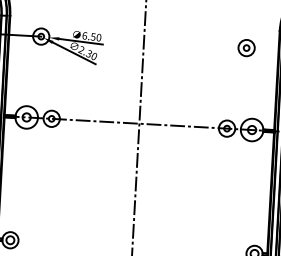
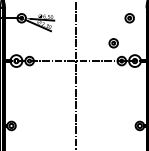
part: (213, 94) -> (113, 43), added

